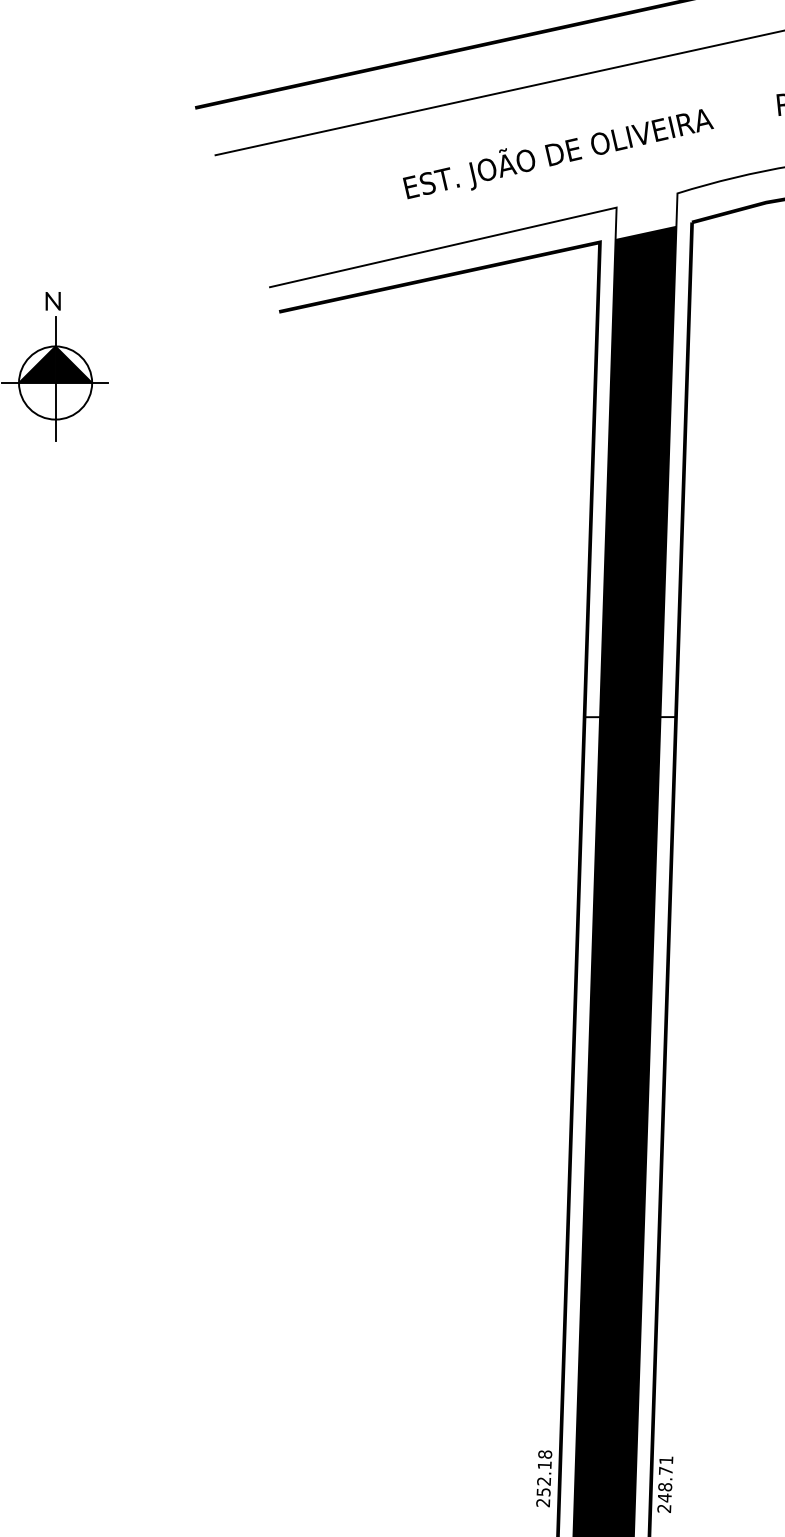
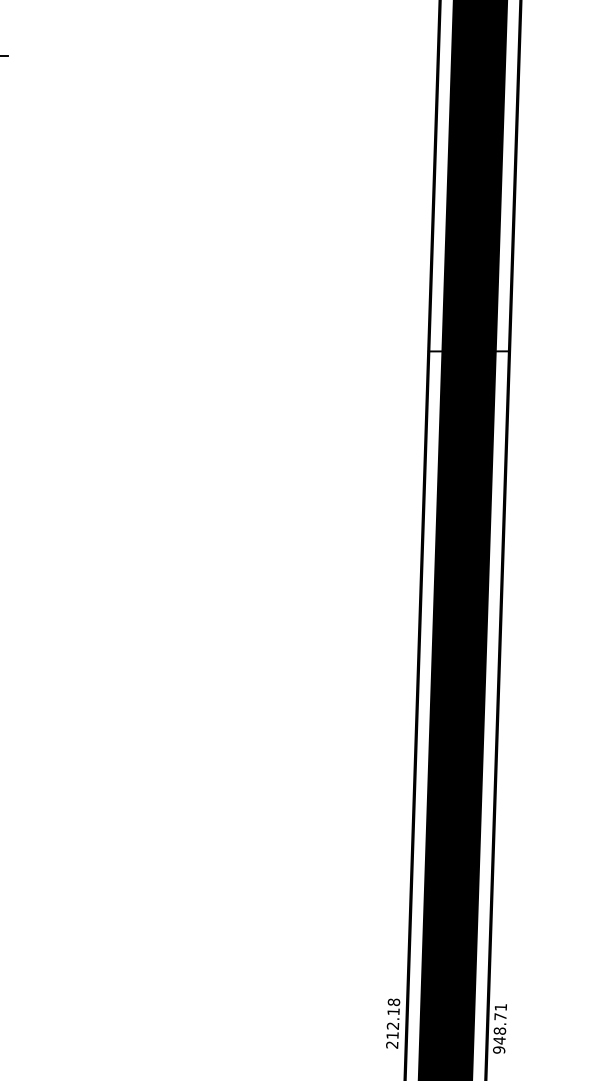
text: (543, 1492) -> (392, 1035), 252.18 -> 212.18
text: (664, 1508) -> (499, 1049), 248.71 -> 948.71

